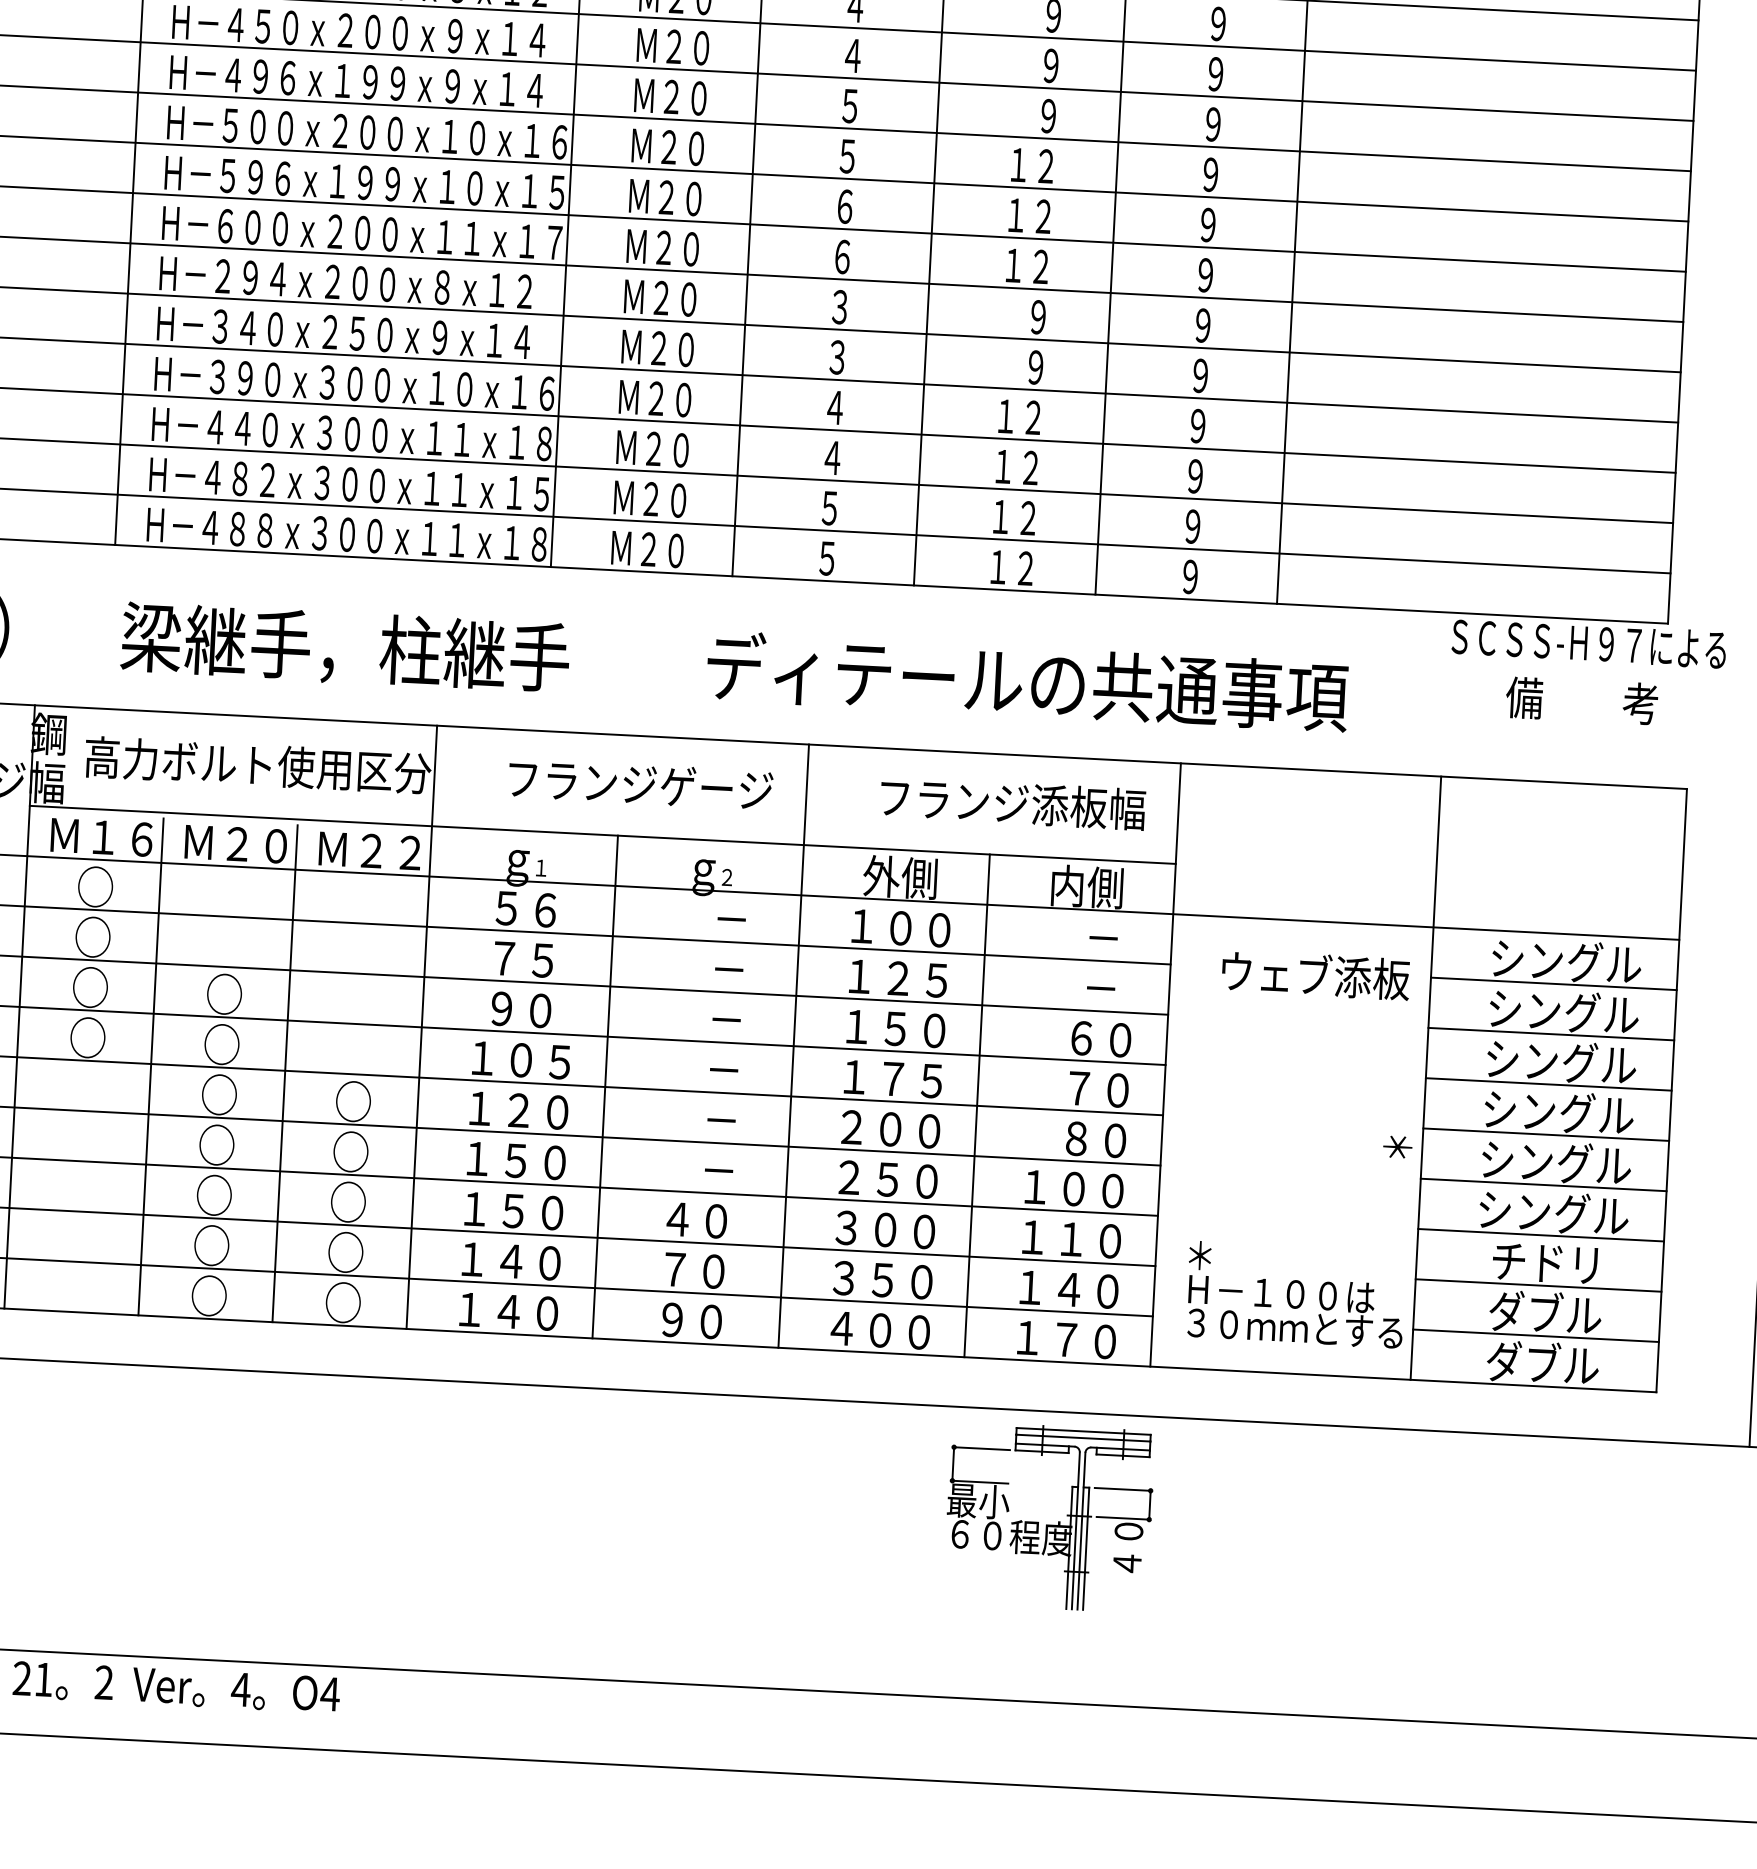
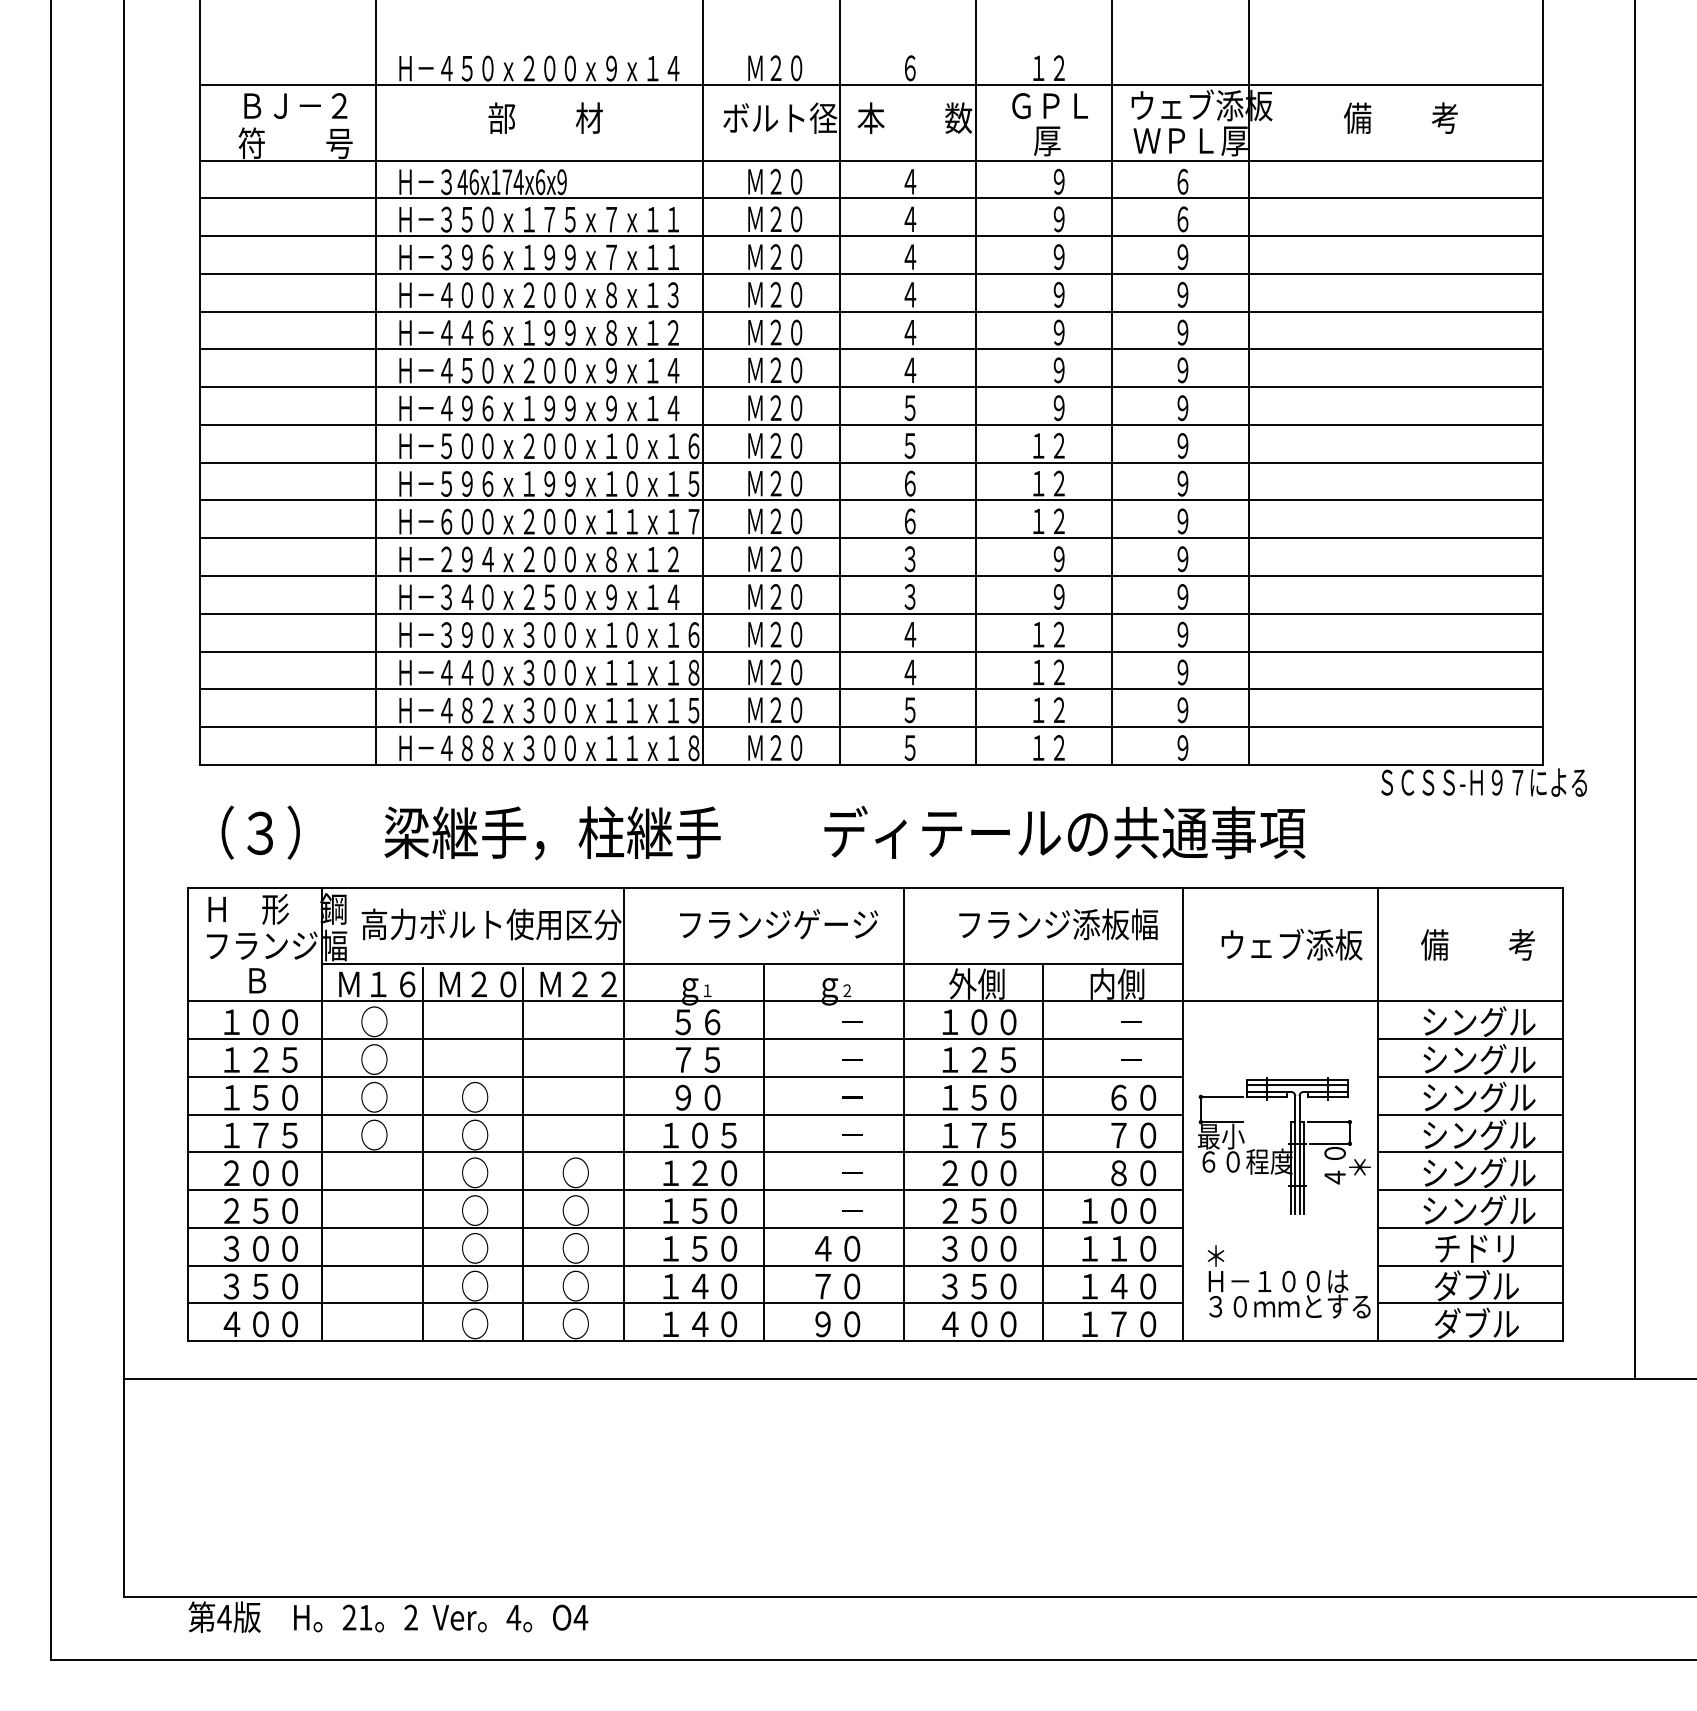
text: (1581, 700) -> (1477, 944), moved
text: (1315, 975) -> (1291, 944), moved
part: (1048, 1516) -> (1274, 1145), moved

